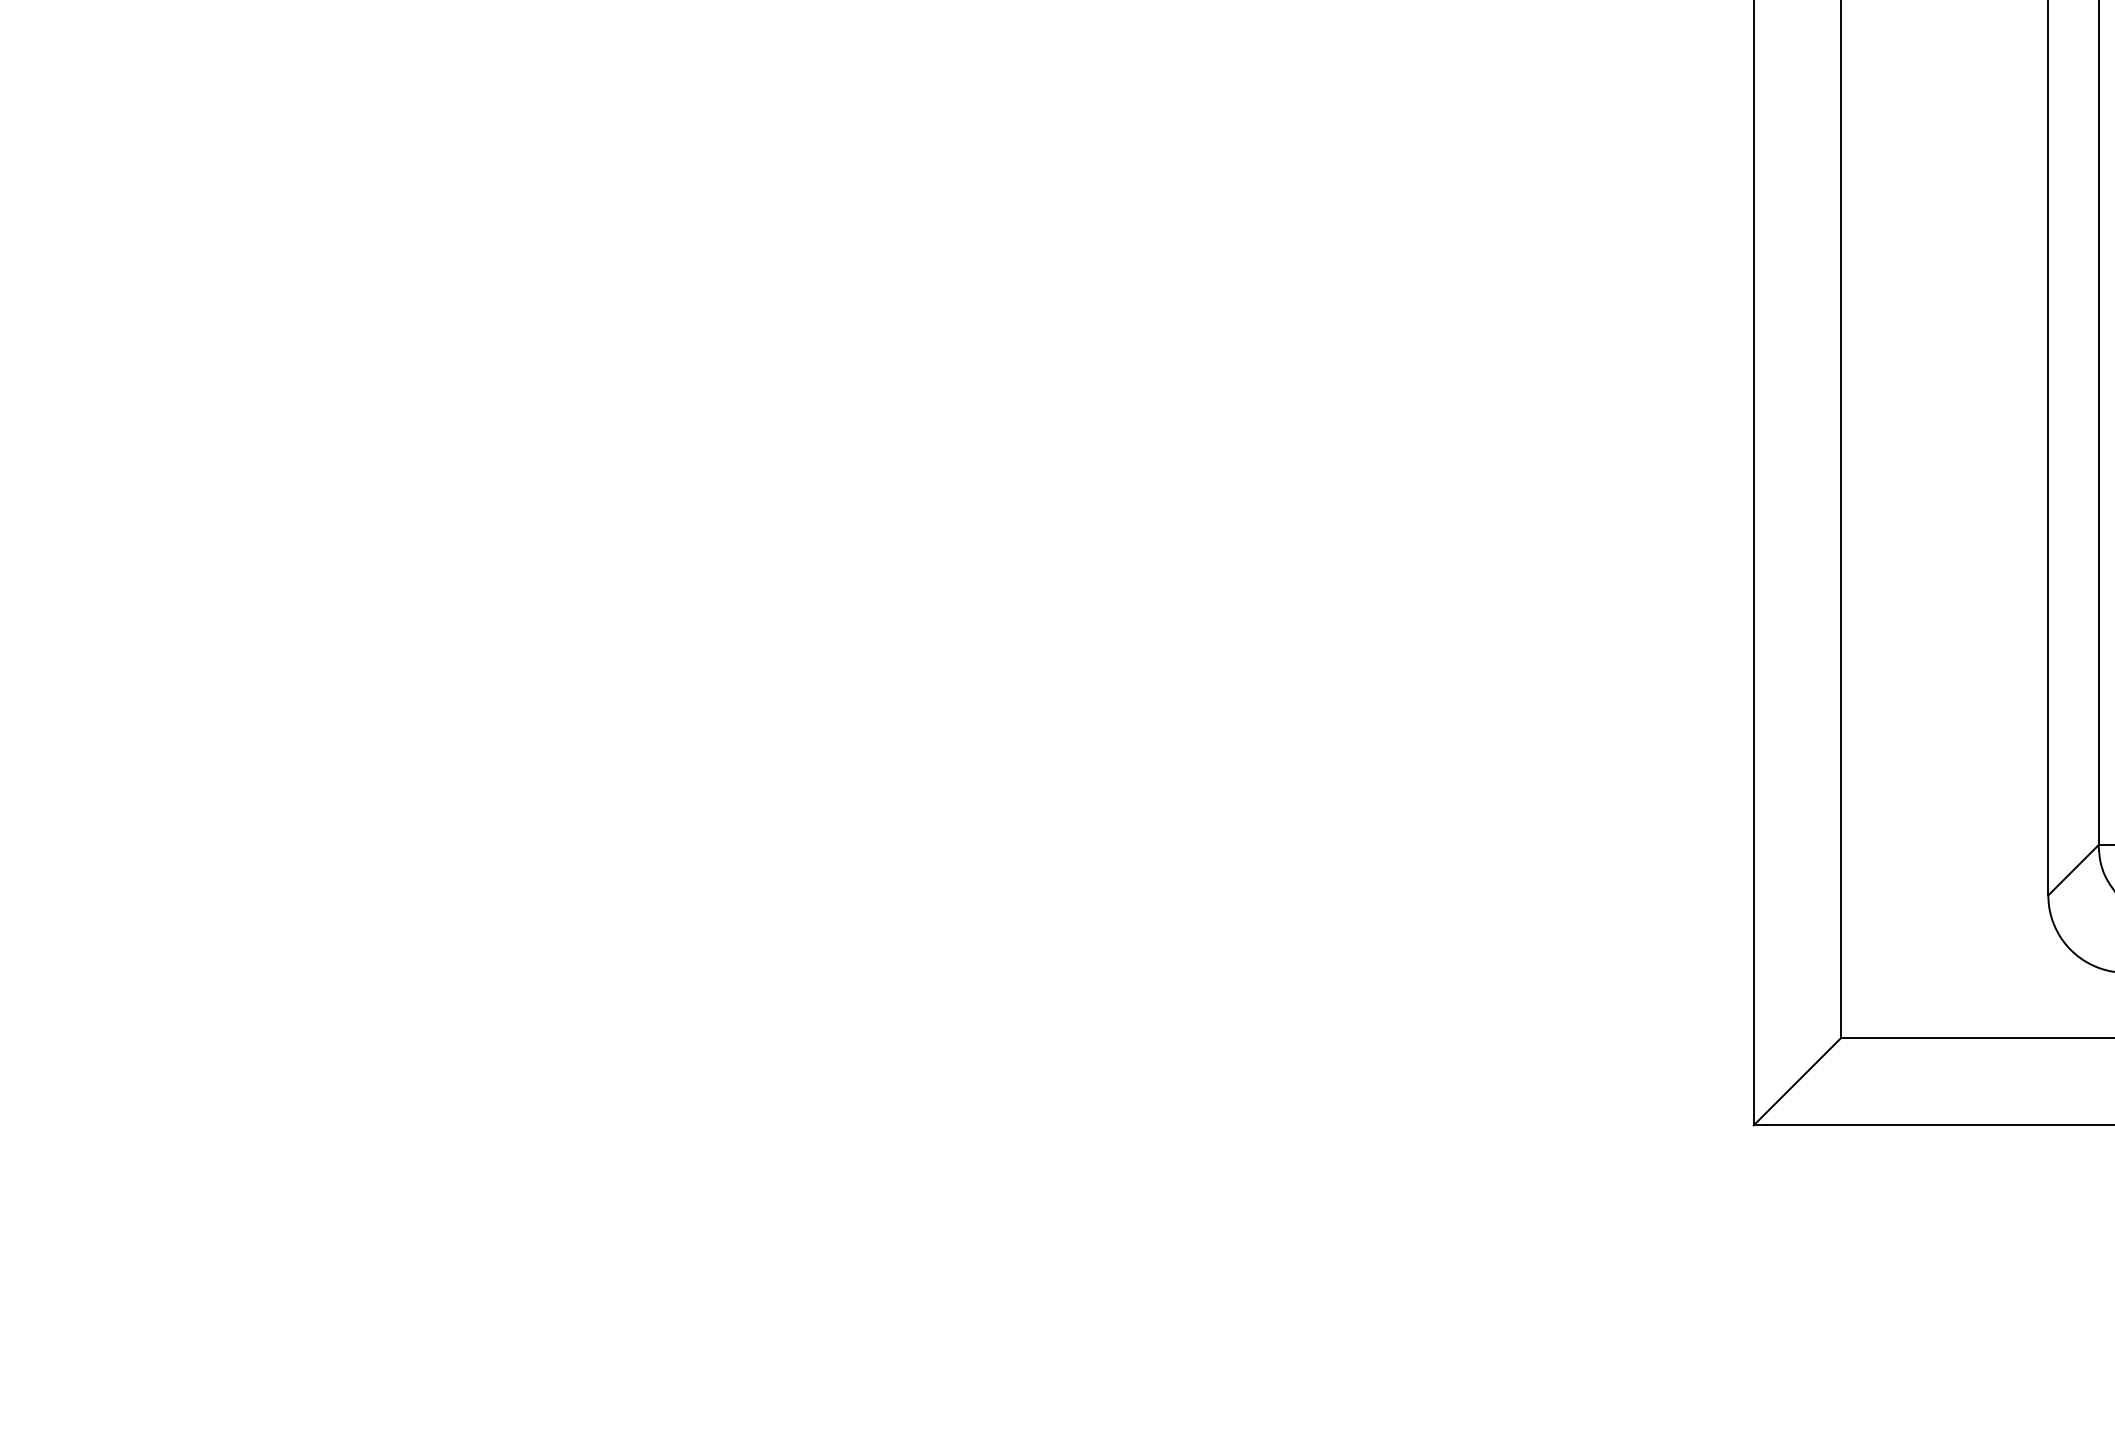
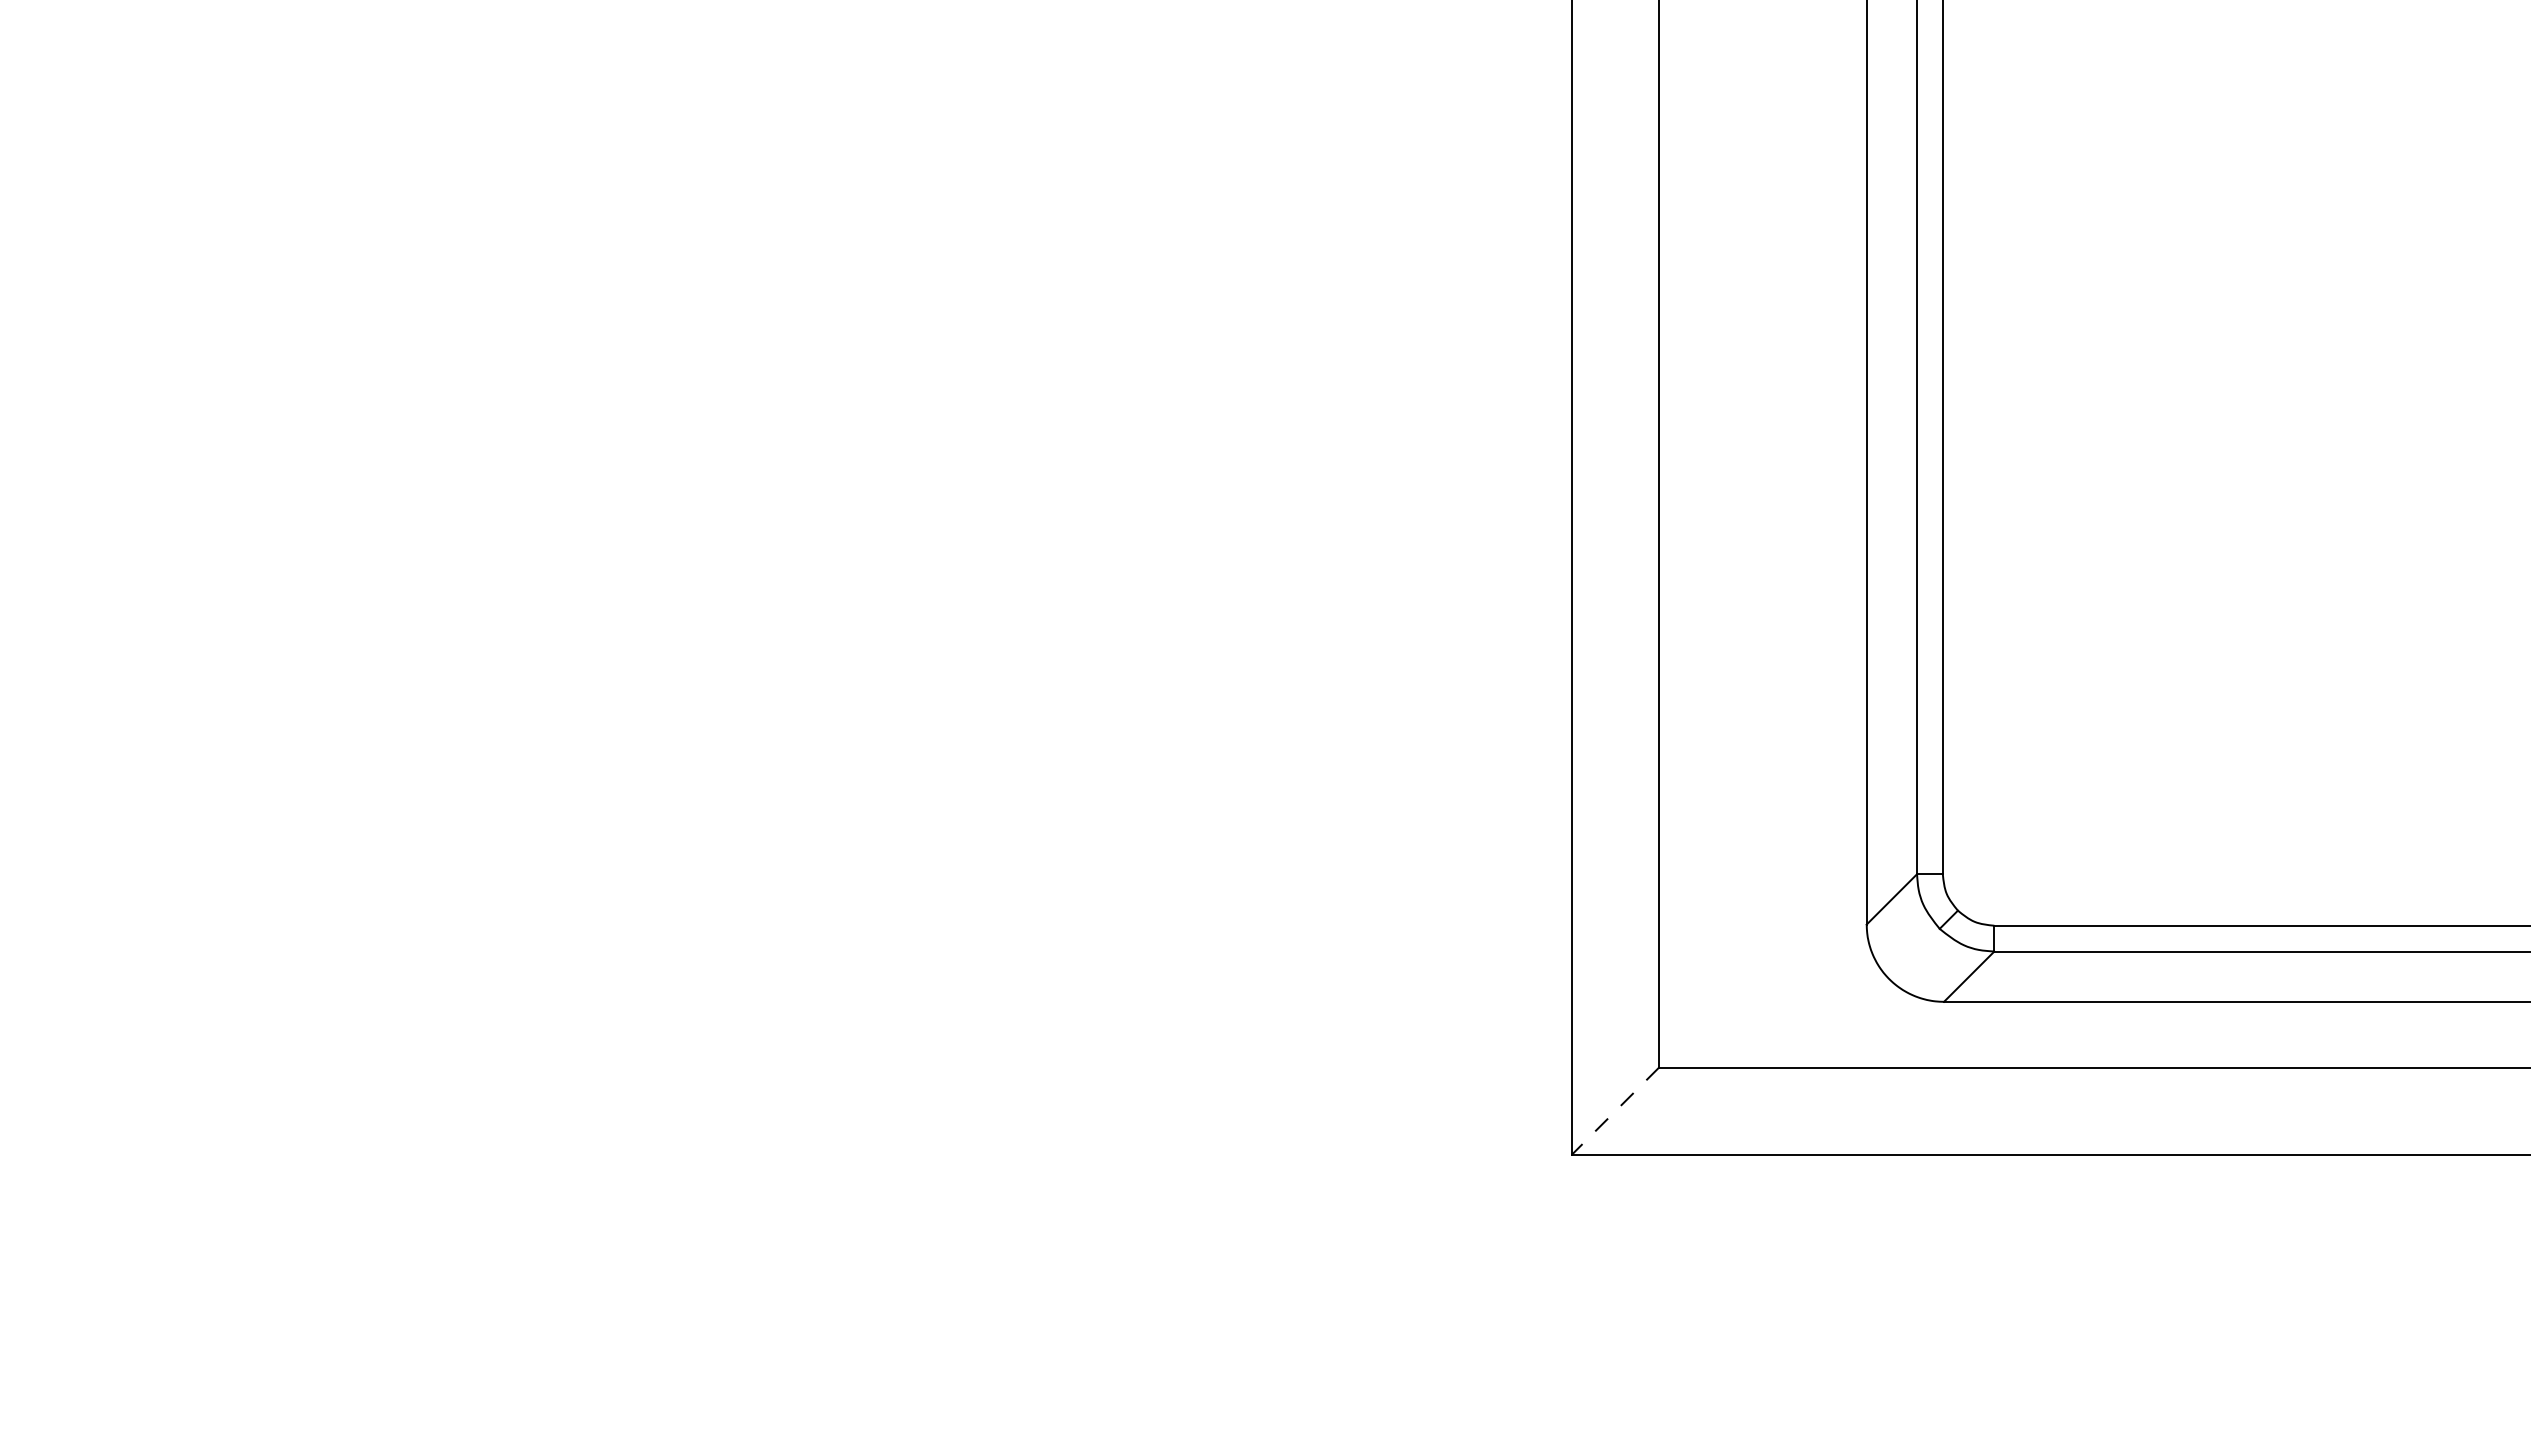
line: (1797, 1082) -> (1615, 1111), solid -> dashed

